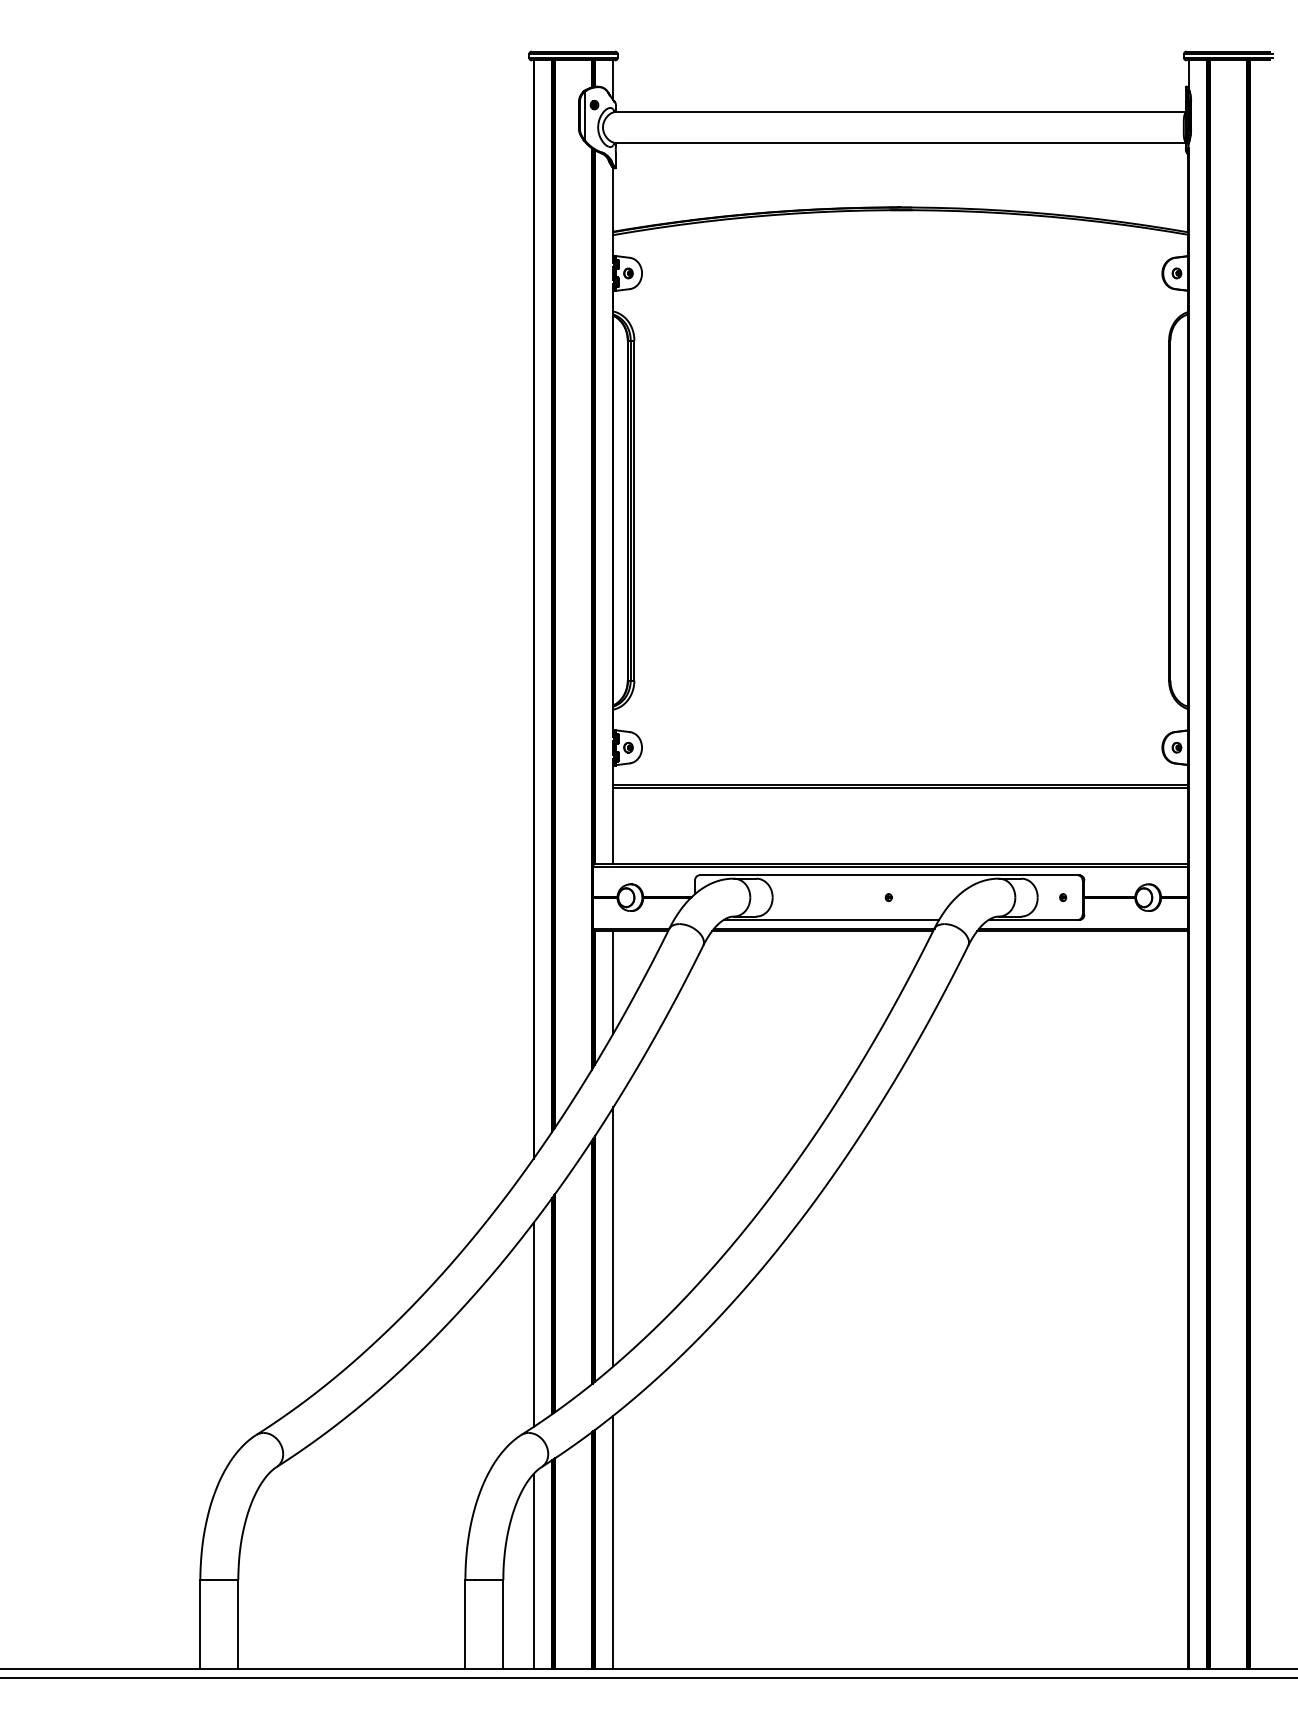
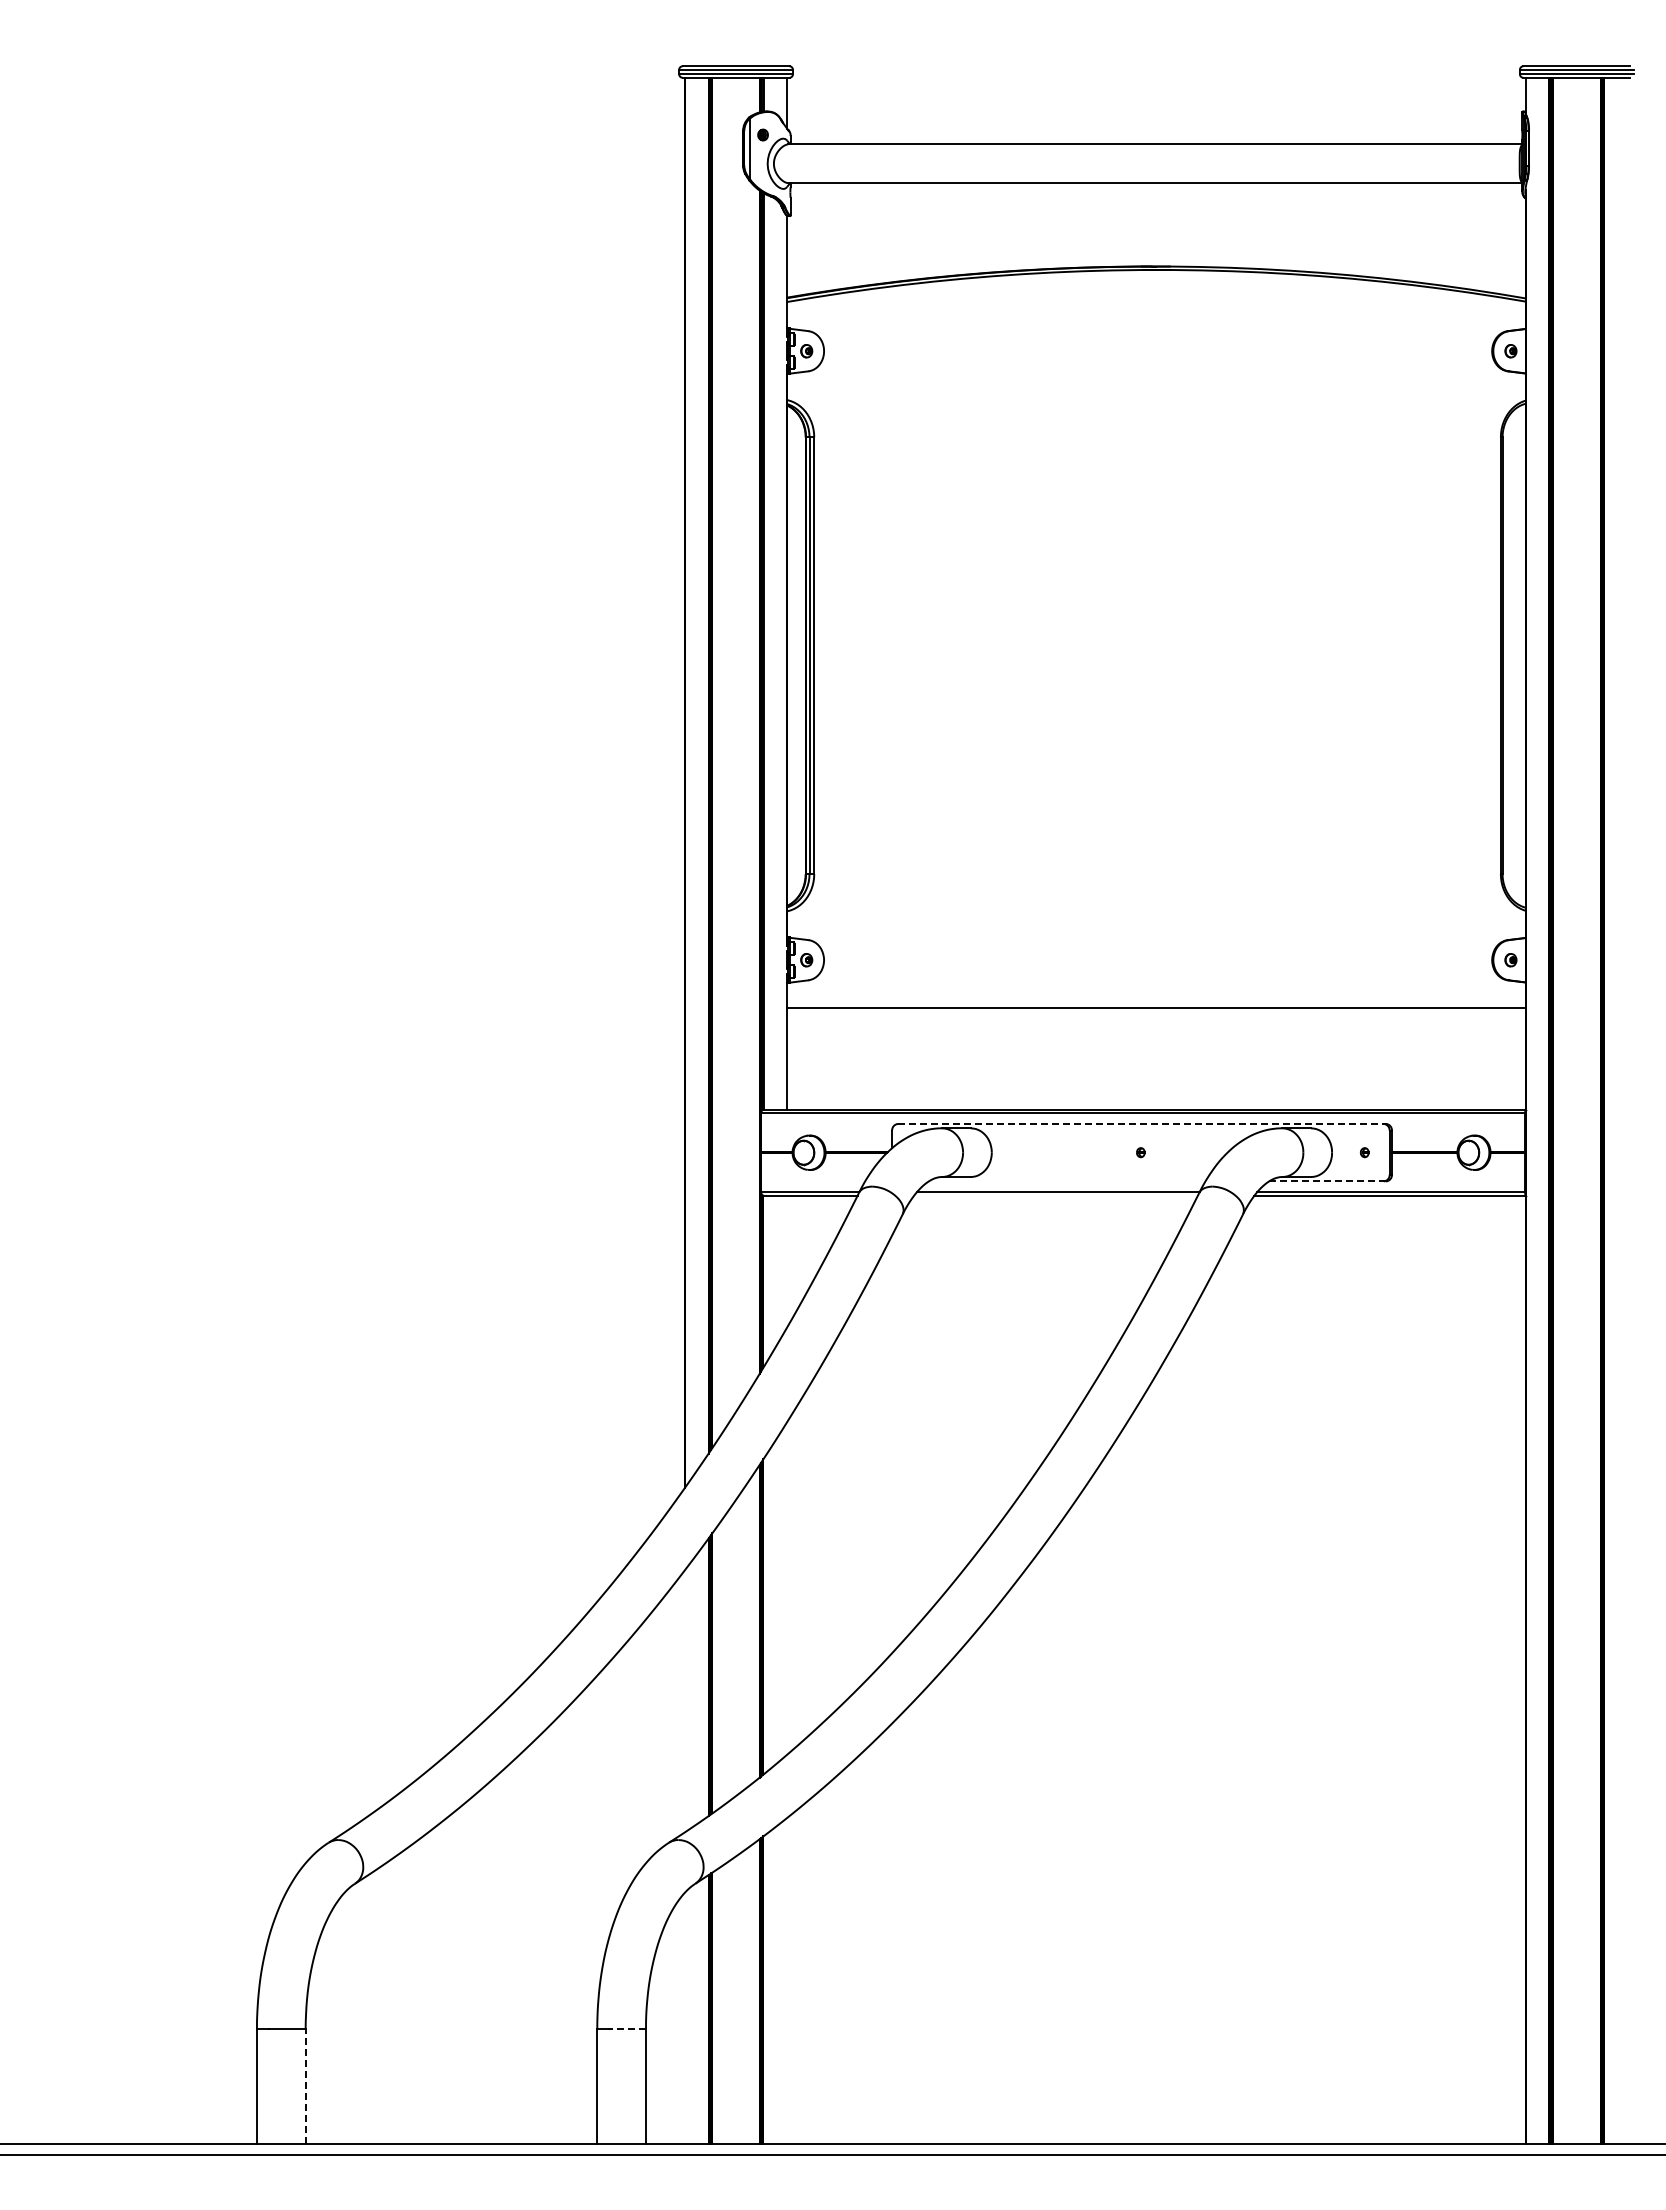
line: (900, 787) -> (1156, 1011), removed
line: (888, 874) -> (1140, 1123), solid -> dashed
line: (830, 920) -> (1066, 1181), removed
line: (1033, 920) -> (1326, 1181), solid -> dashed
line: (822, 930) -> (1055, 1195), removed
line: (613, 982) -> (787, 1261), removed
line: (613, 1237) -> (787, 1588), removed
line: (533, 1325) -> (684, 1701), removed
line: (613, 1542) -> (787, 1980), removed
line: (533, 1571) -> (684, 2017), removed
line: (488, 1579) -> (627, 2028), solid -> dashed
line: (238, 1624) -> (305, 2085), solid -> dashed

